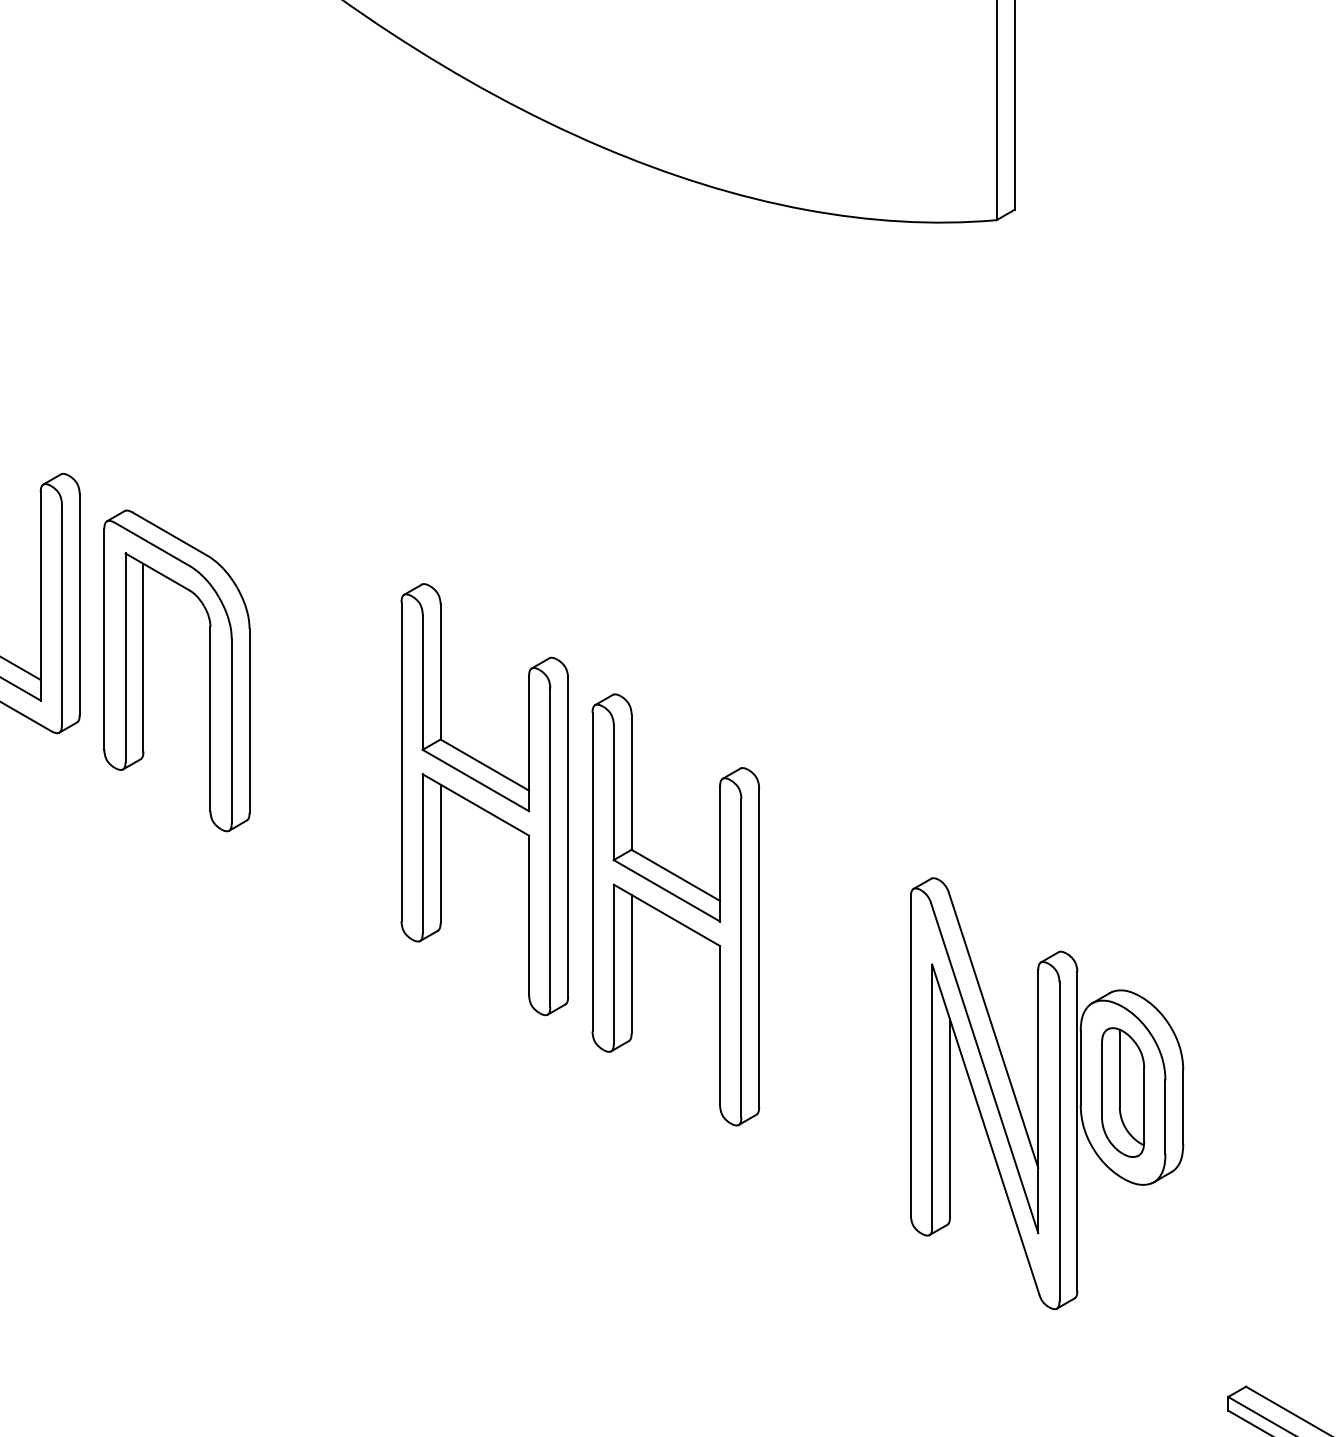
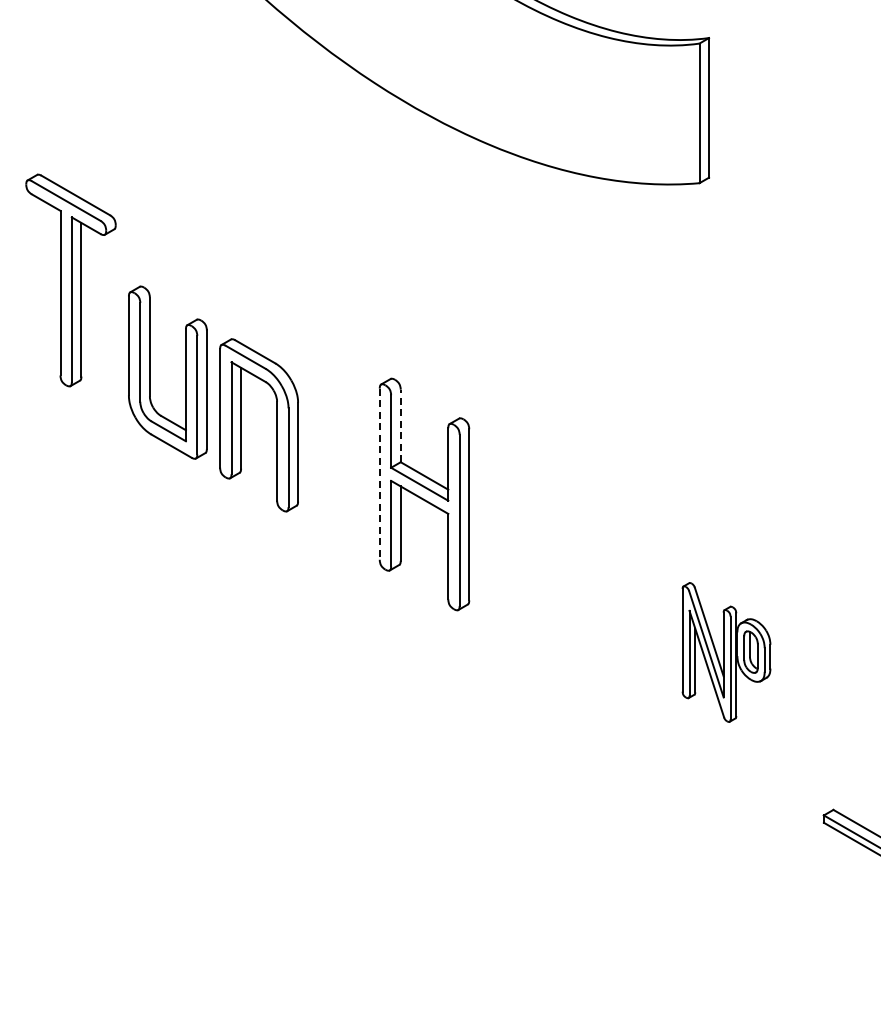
line: (440, 671) -> (400, 425), solid -> dashed
line: (401, 762) -> (379, 474), solid -> dashed
part: (674, 909) -> (526, 553), removed
part: (1046, 1093) -> (726, 652), size x0.6

